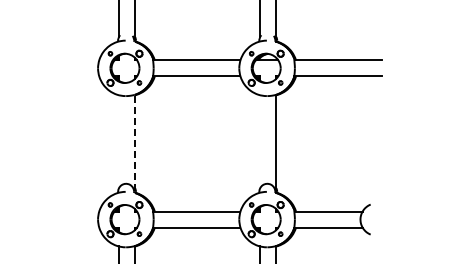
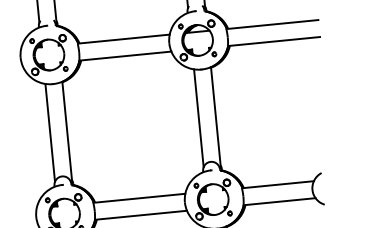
line: (118, 141) -> (49, 132), added
line: (260, 141) -> (199, 118), added
line: (135, 142) -> (67, 131), dashed -> solid

